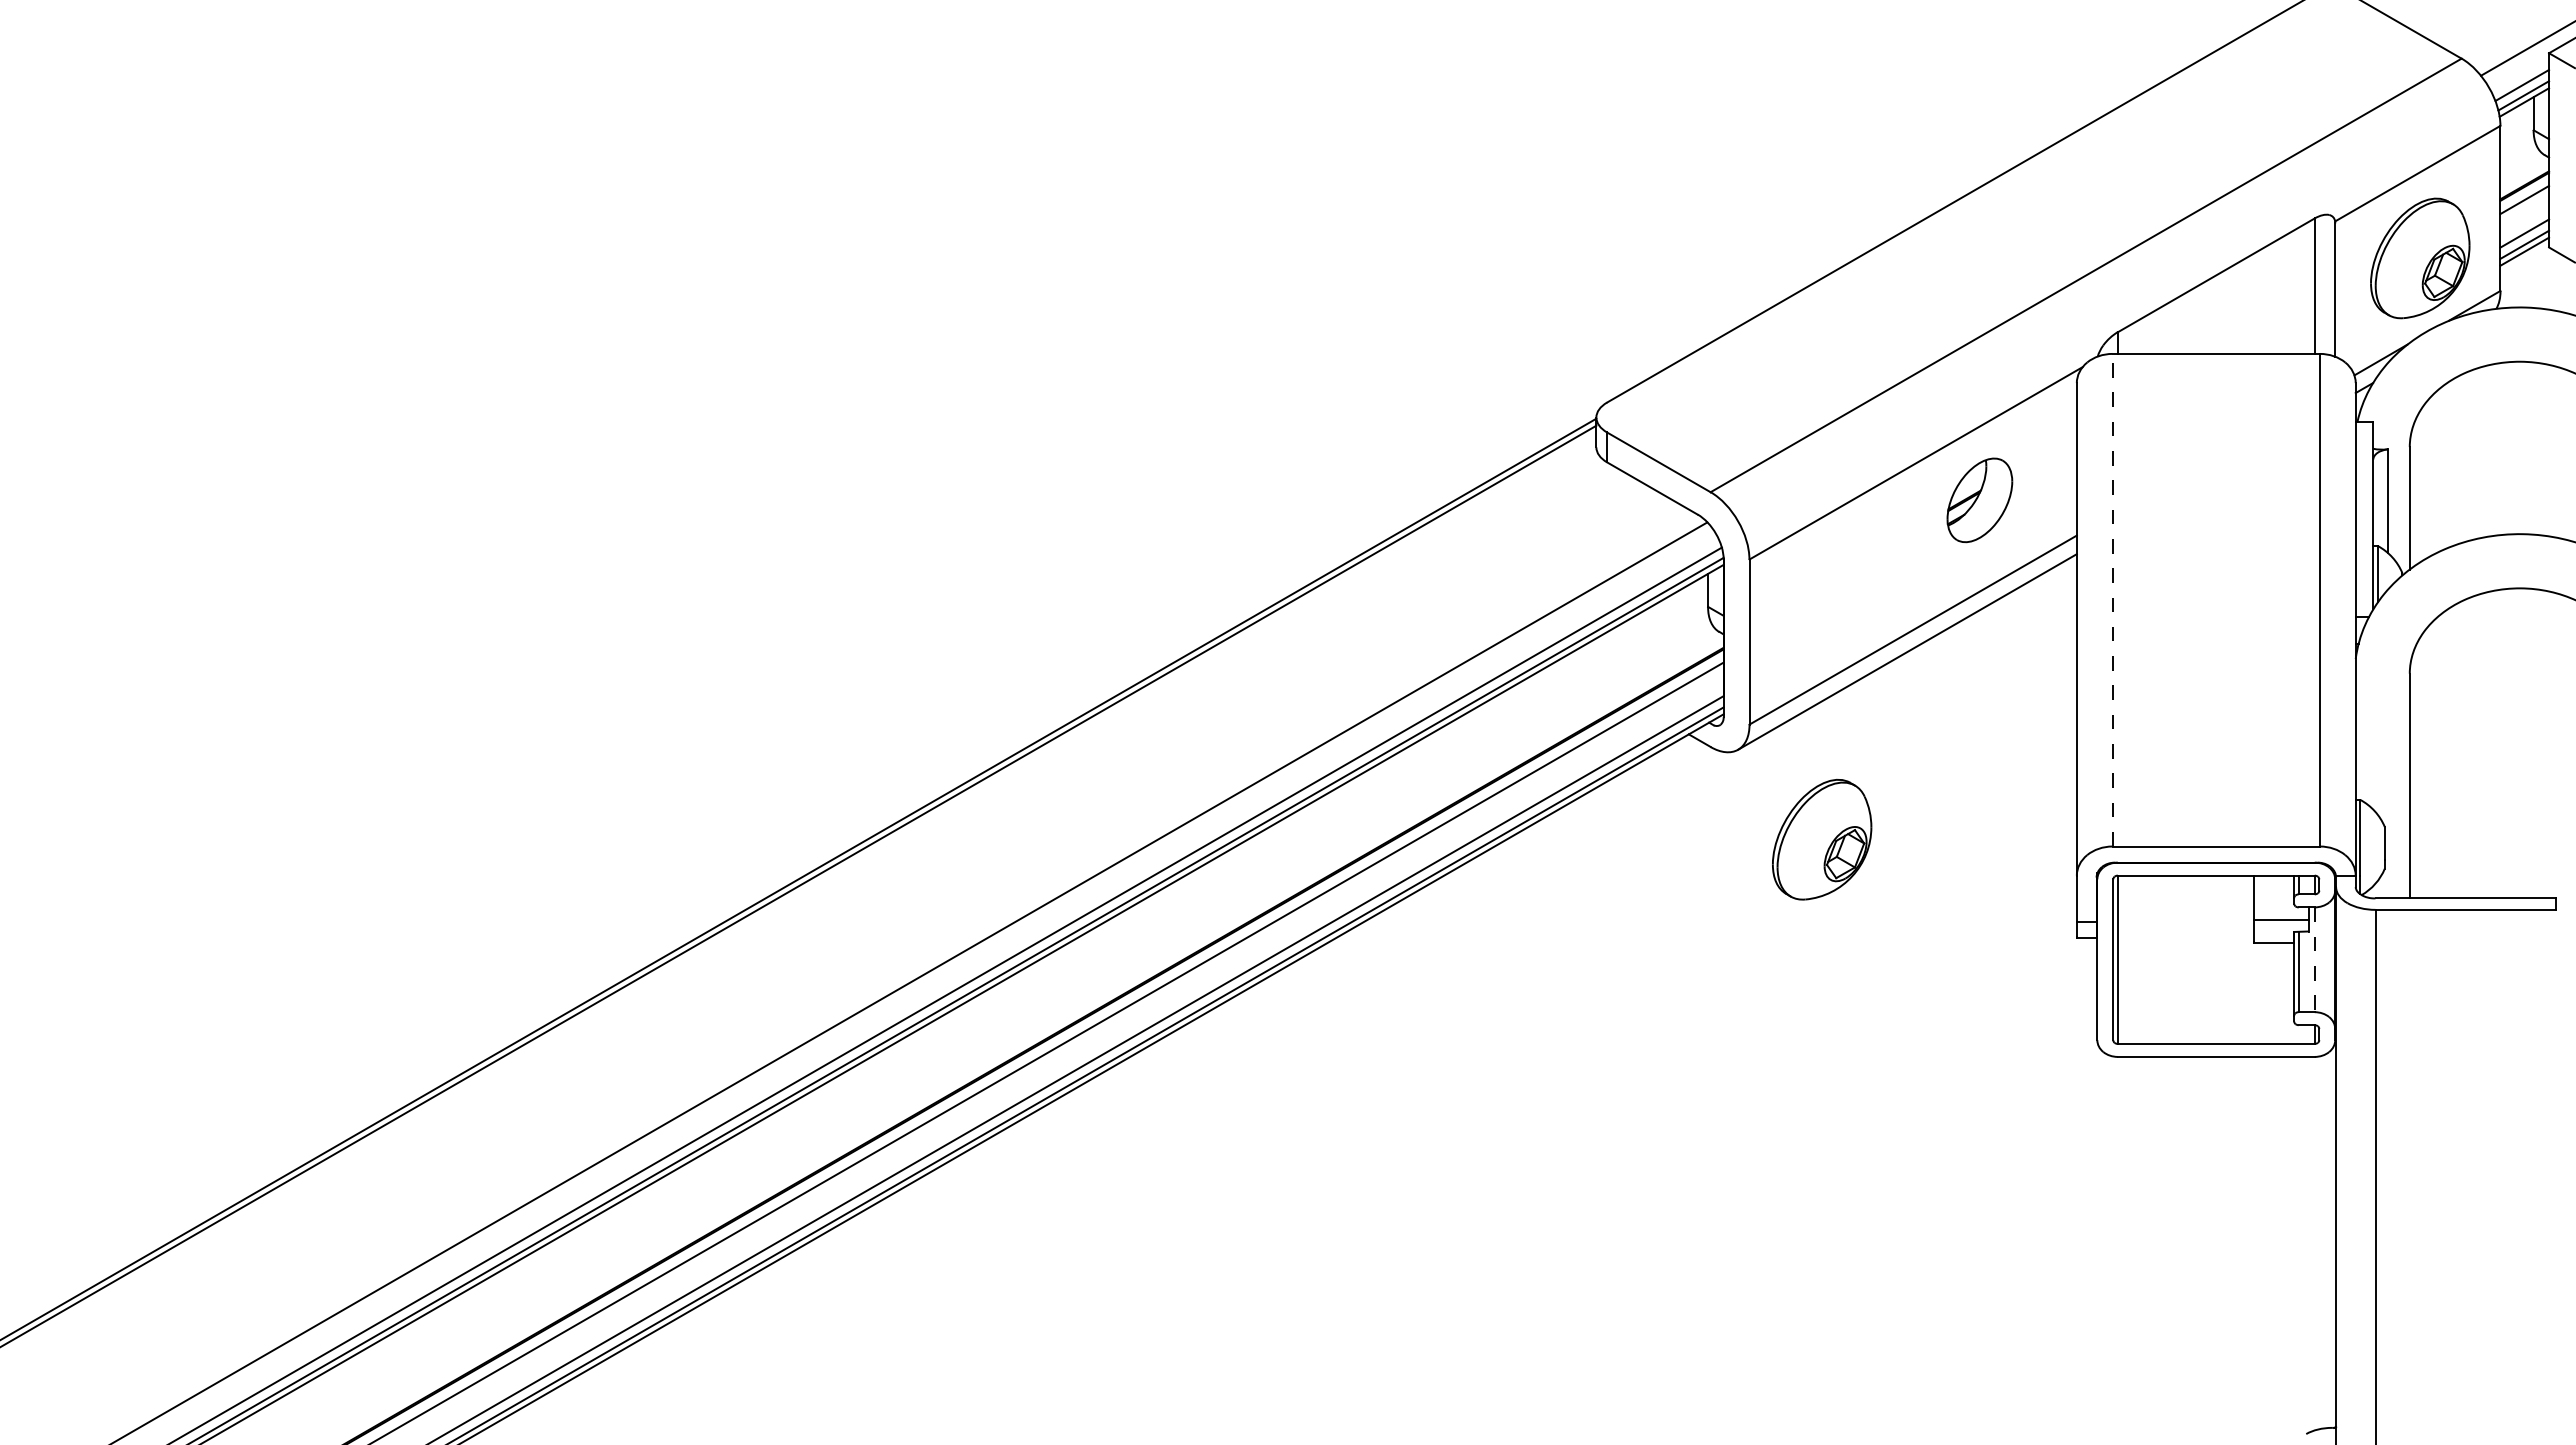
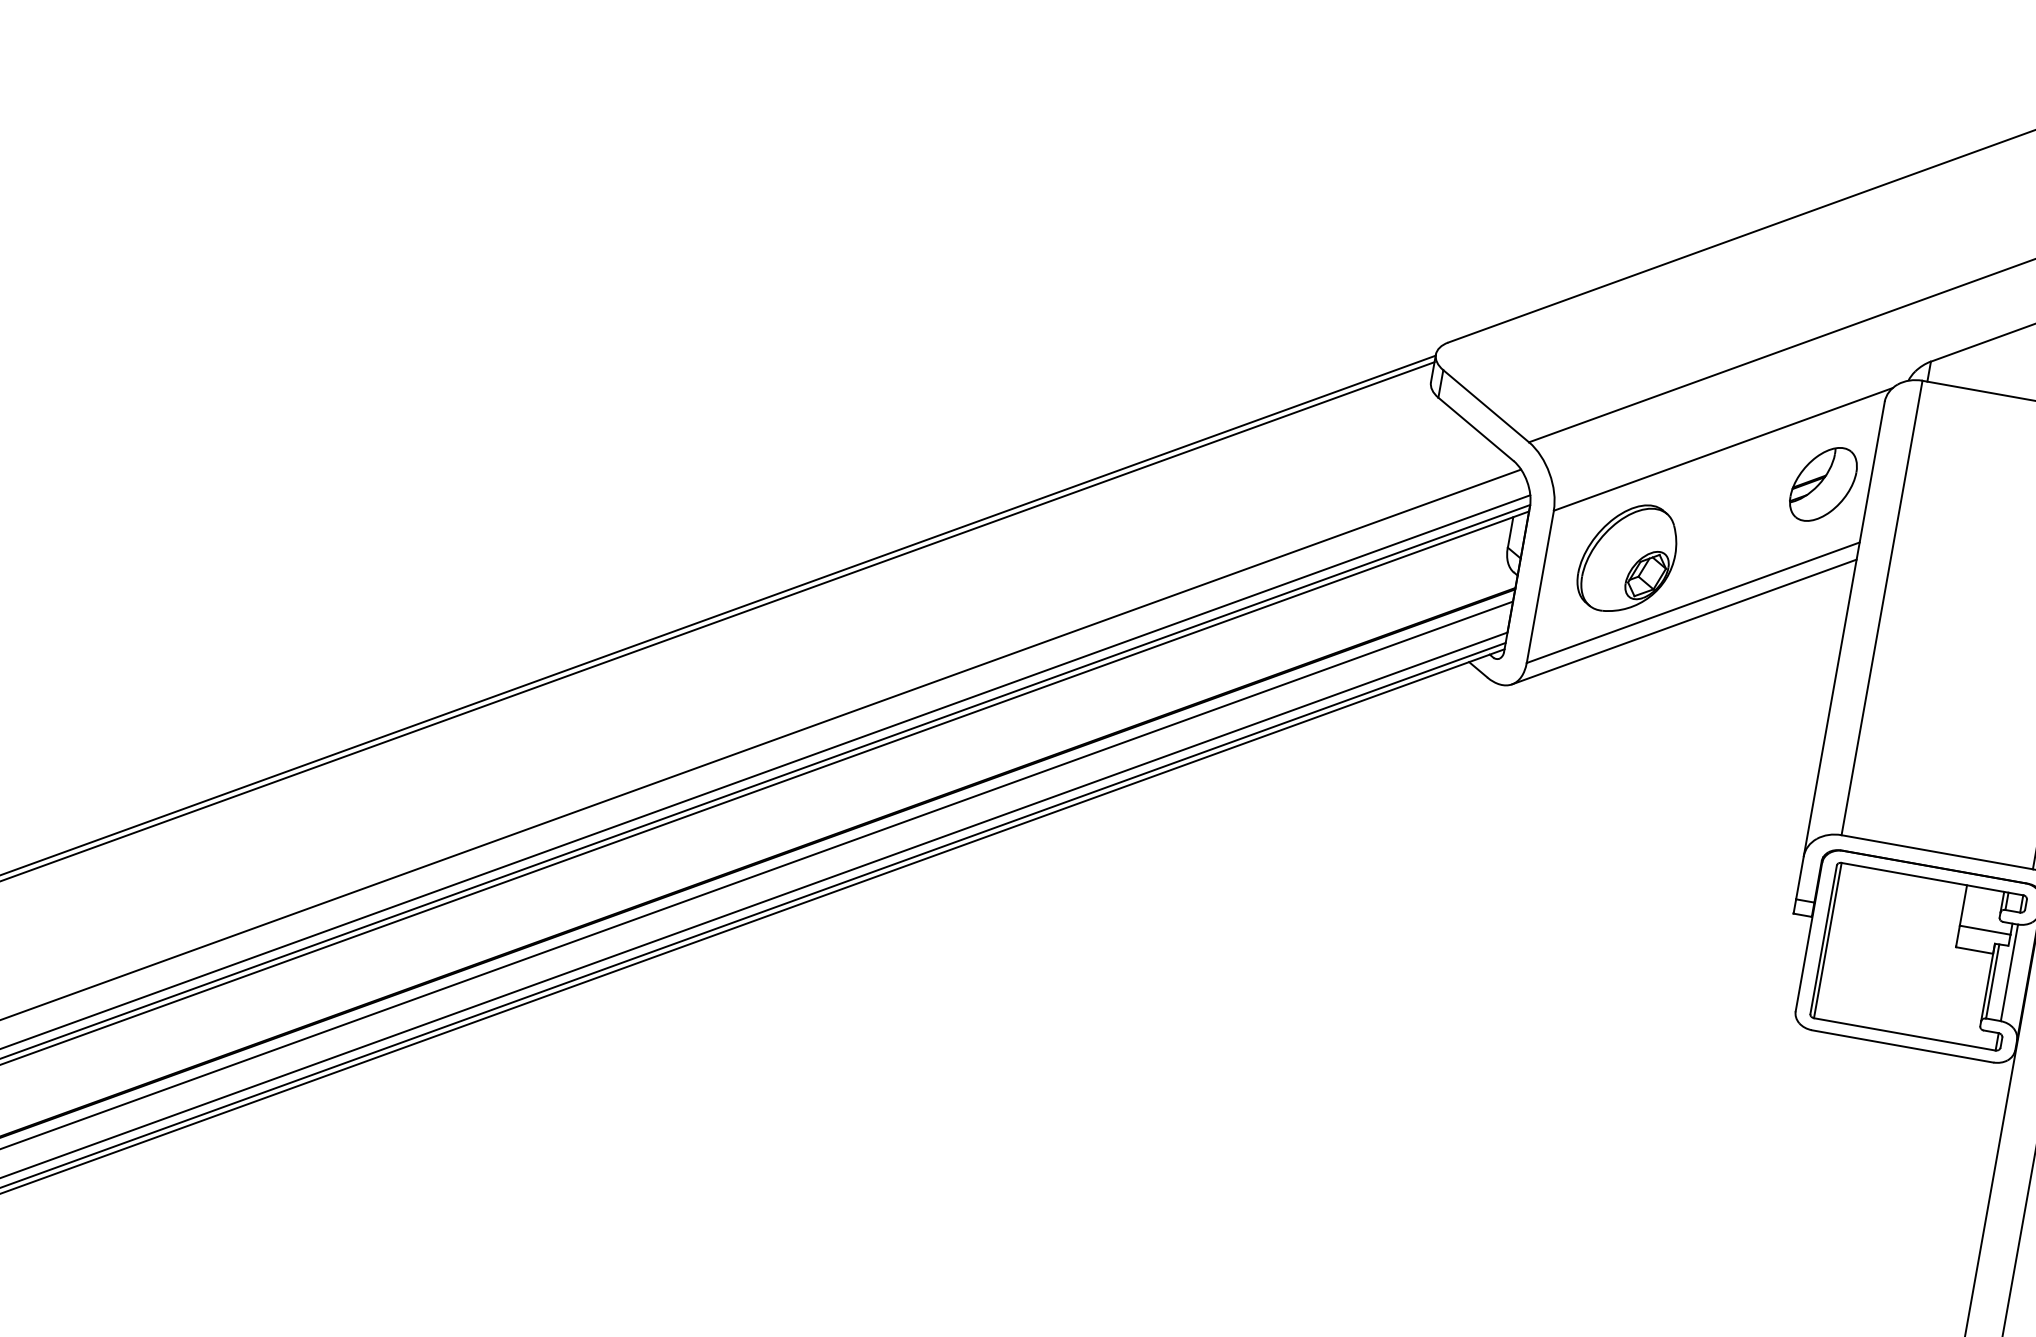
part: (1979, 500) -> (1823, 484), moved
line: (2112, 599) -> (1882, 607), dashed -> solid
part: (1822, 839) -> (1628, 558), moved
line: (2314, 960) -> (2009, 973), dashed -> solid

